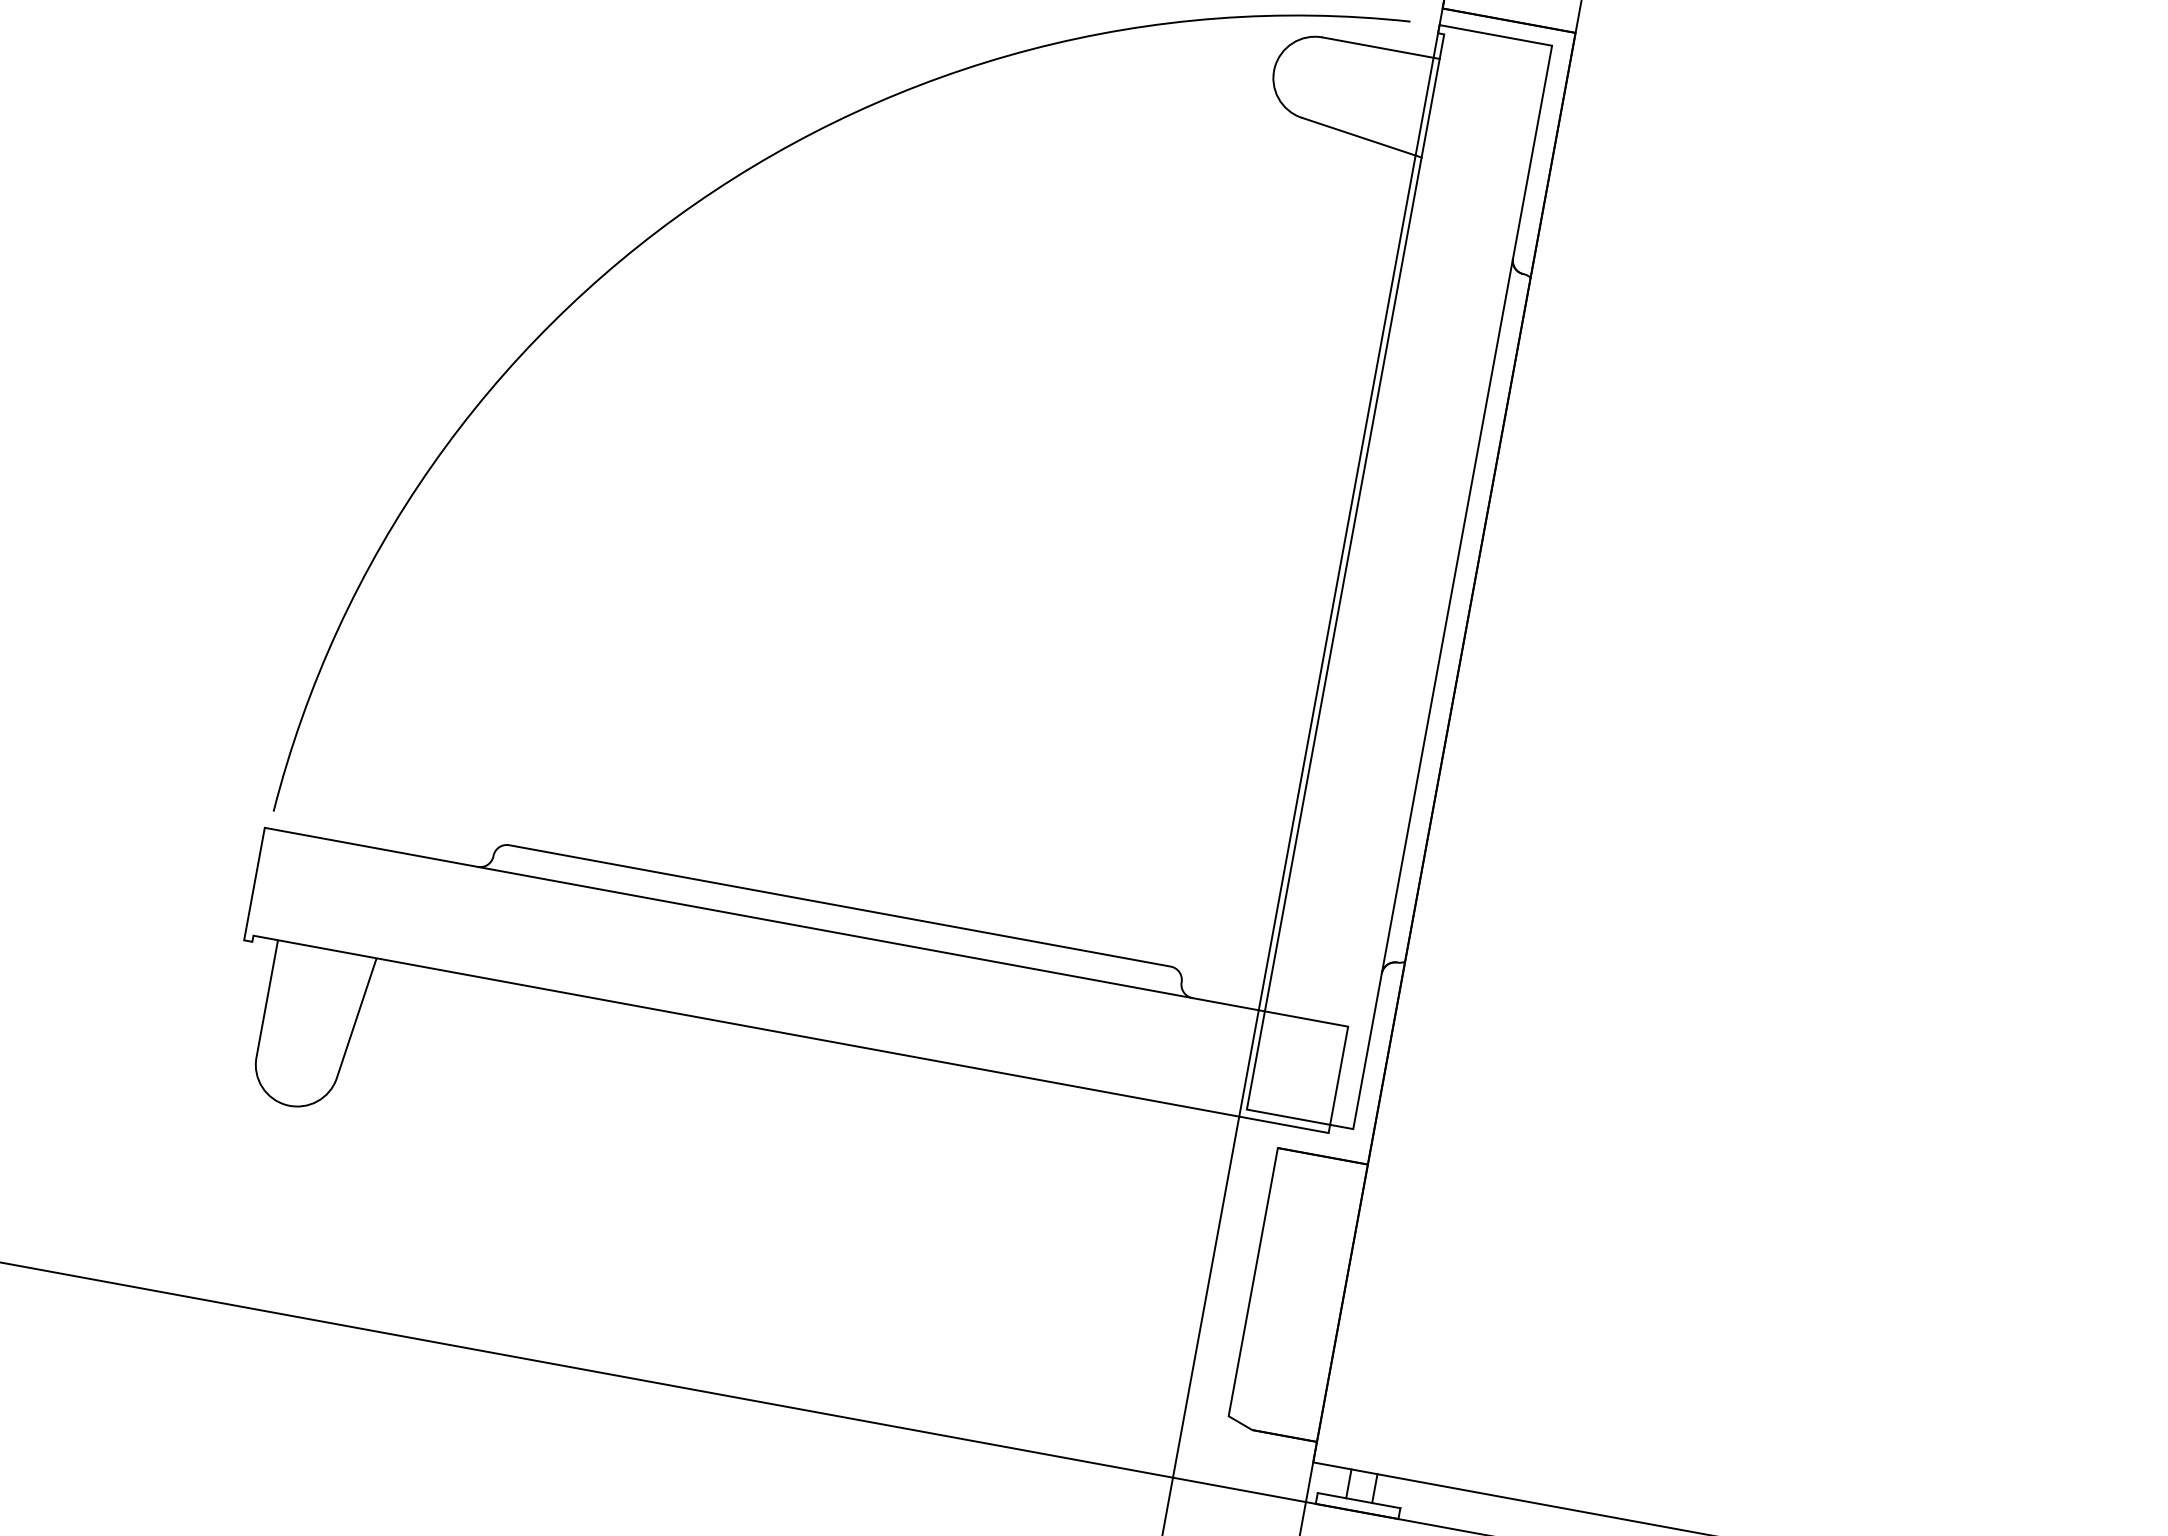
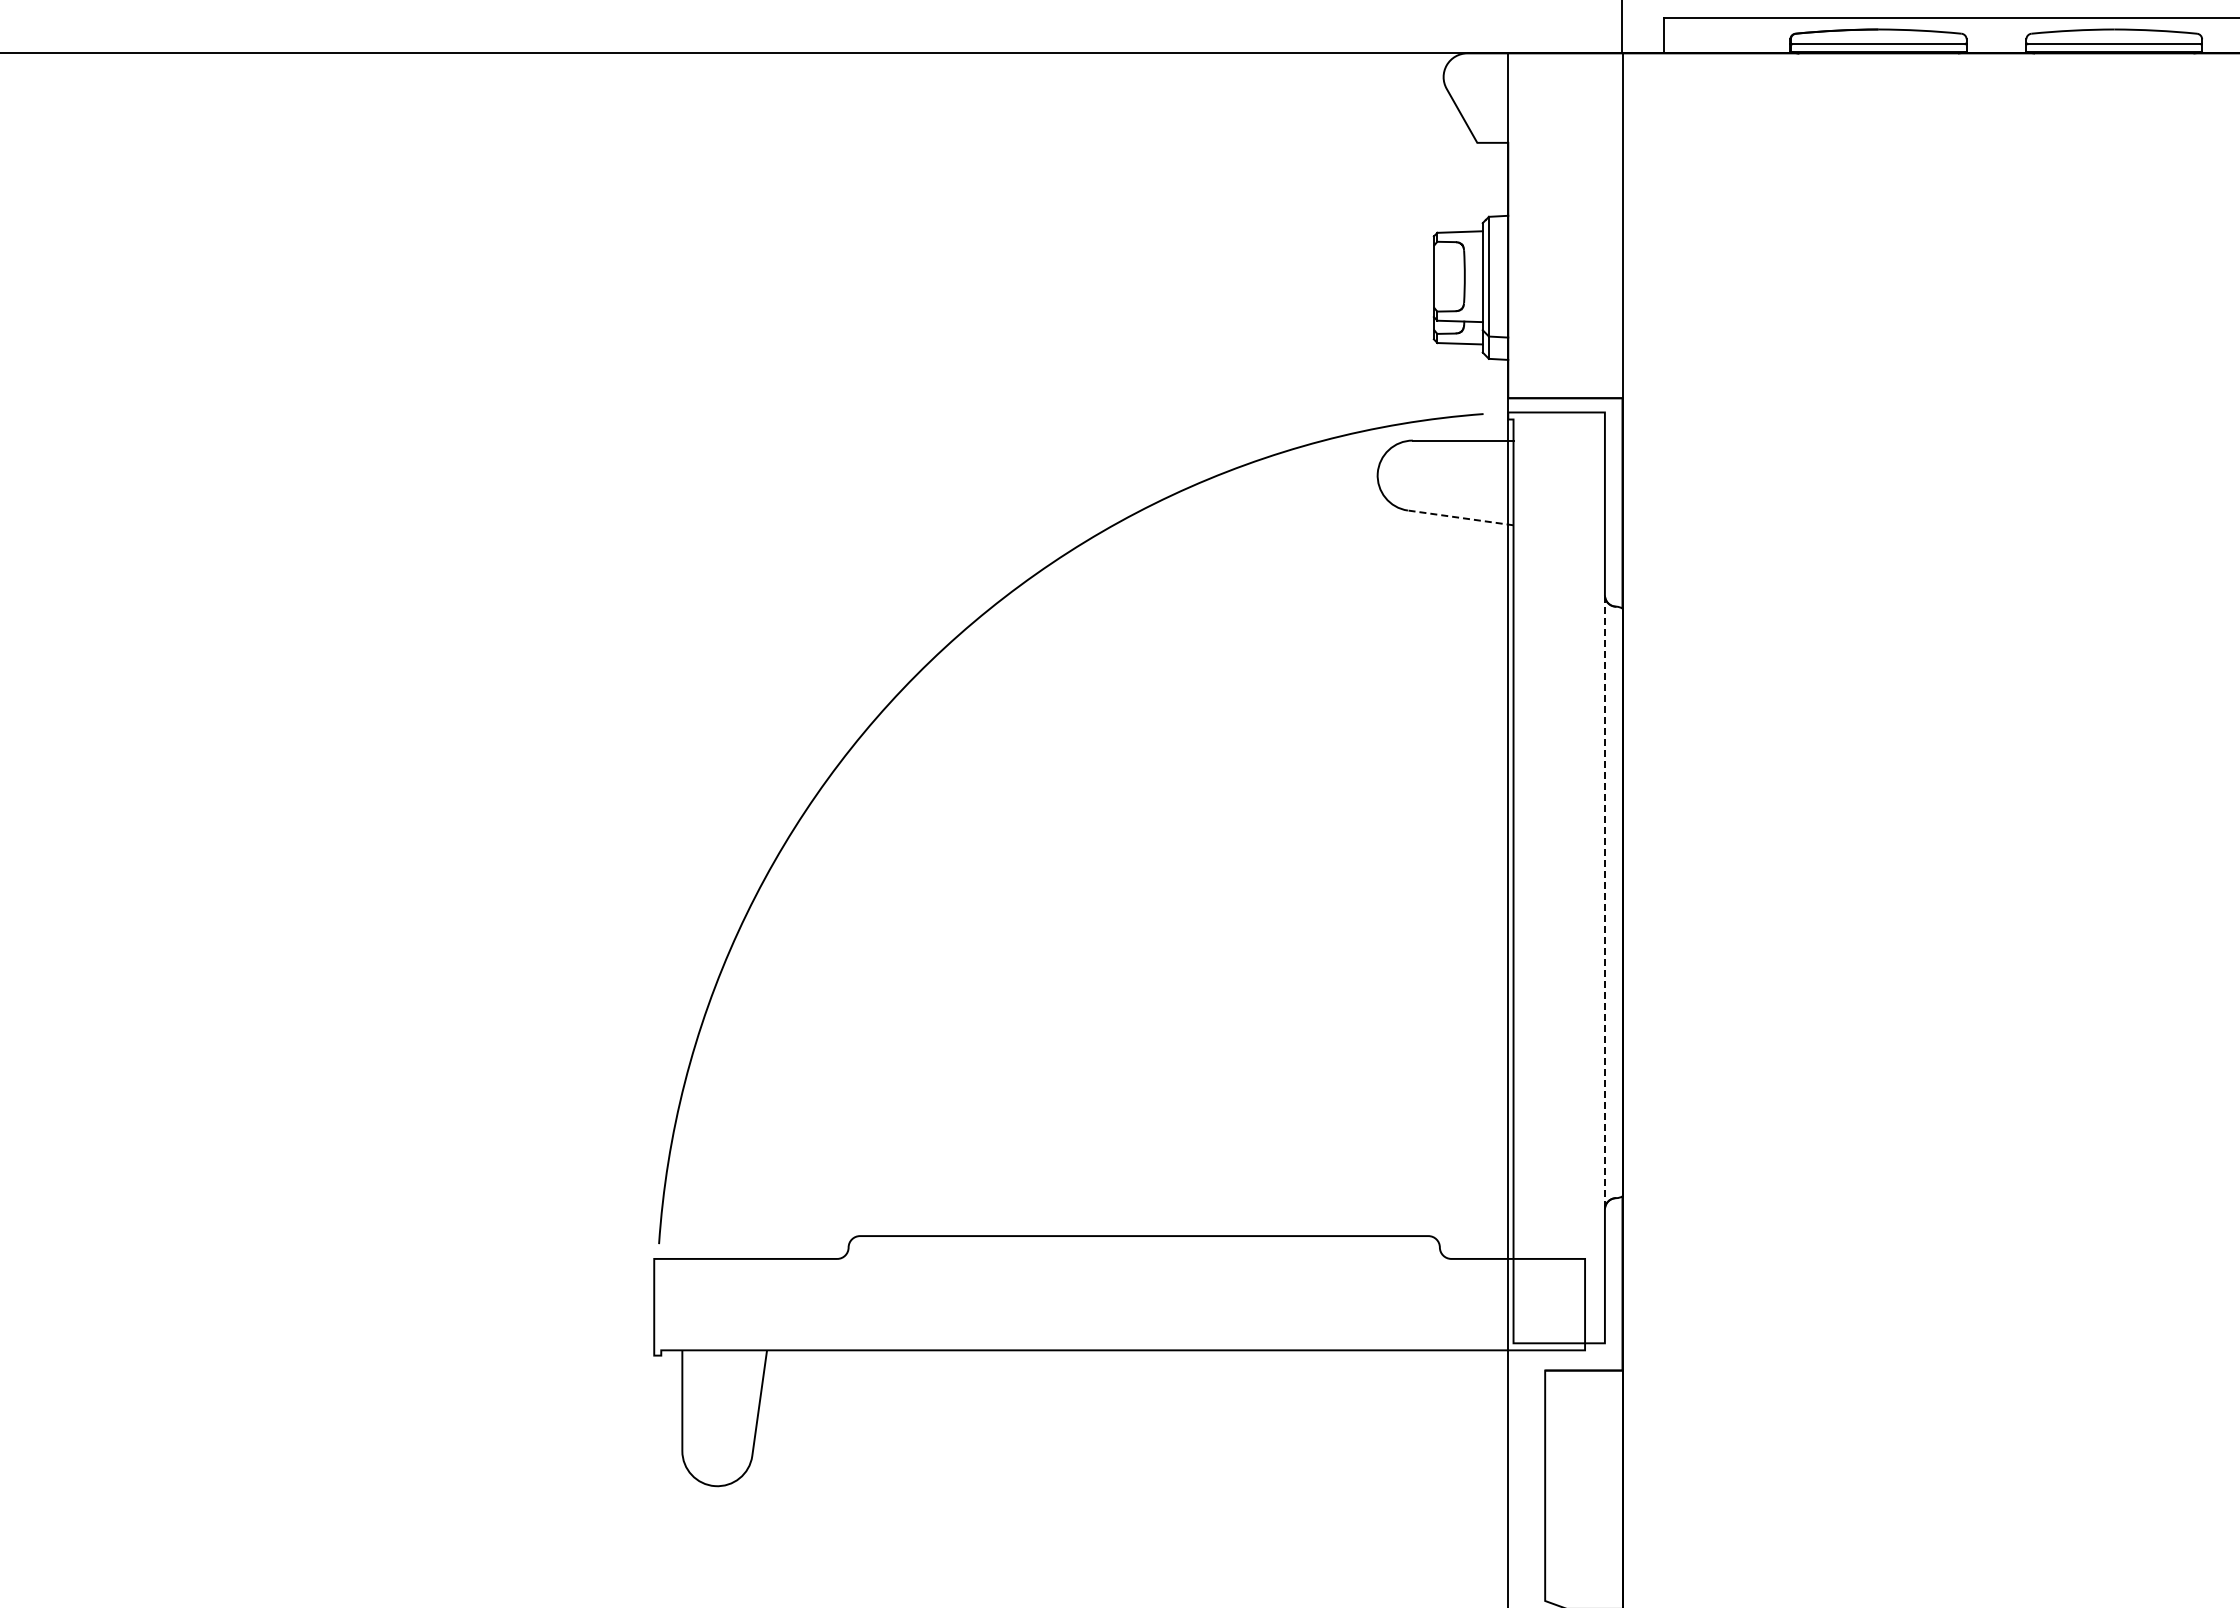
line: (1361, 137) -> (1460, 517), solid -> dashed
line: (1446, 615) -> (1604, 902), solid -> dashed
line: (835, 932) -> (1144, 1258), removed

